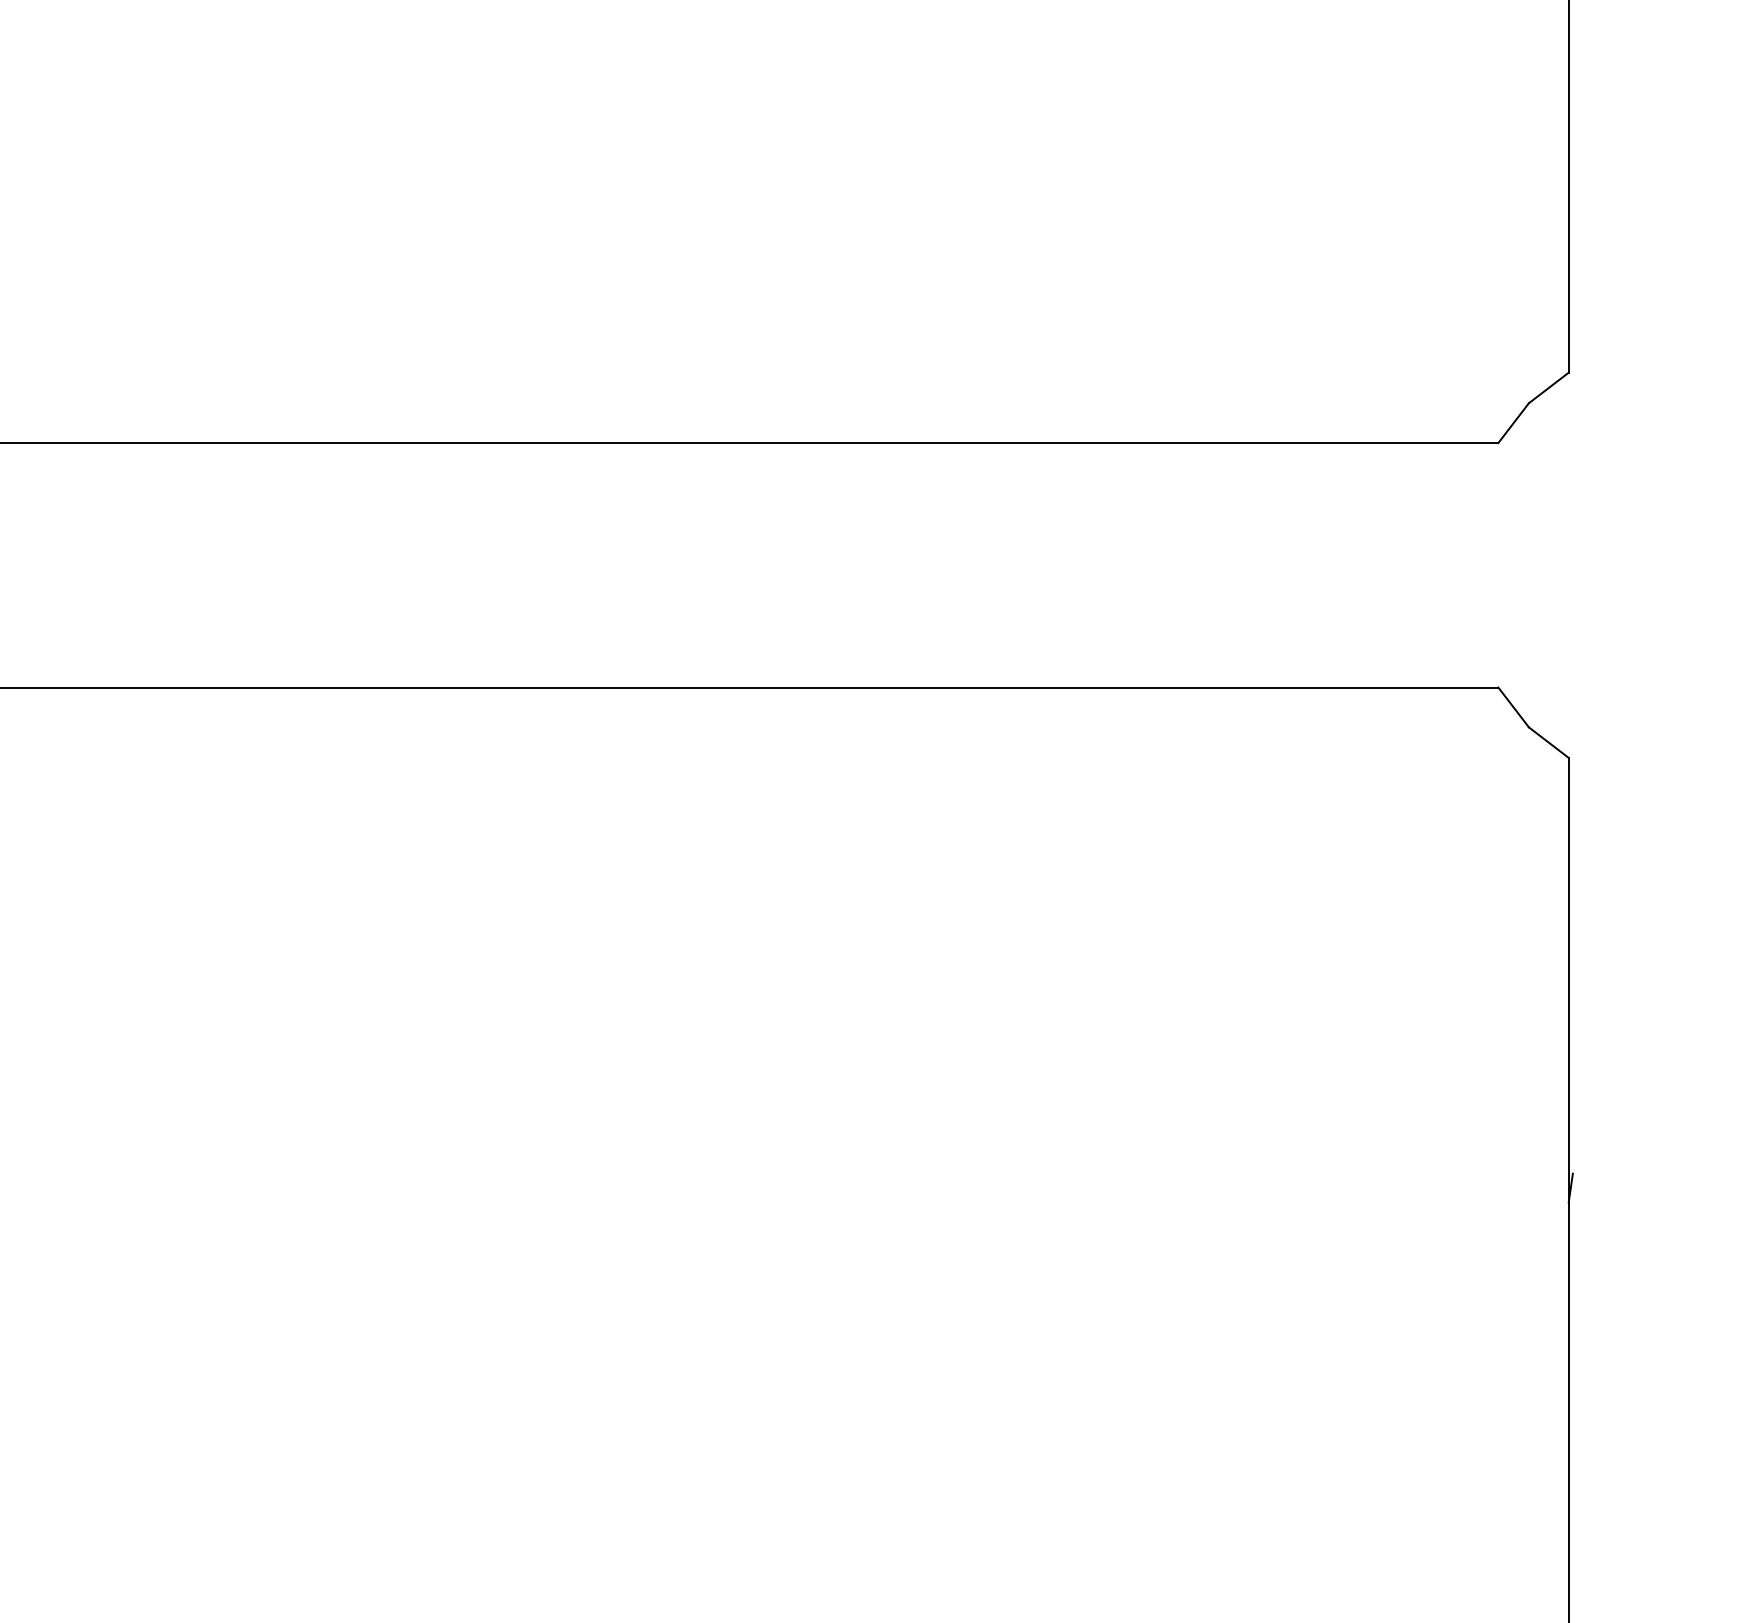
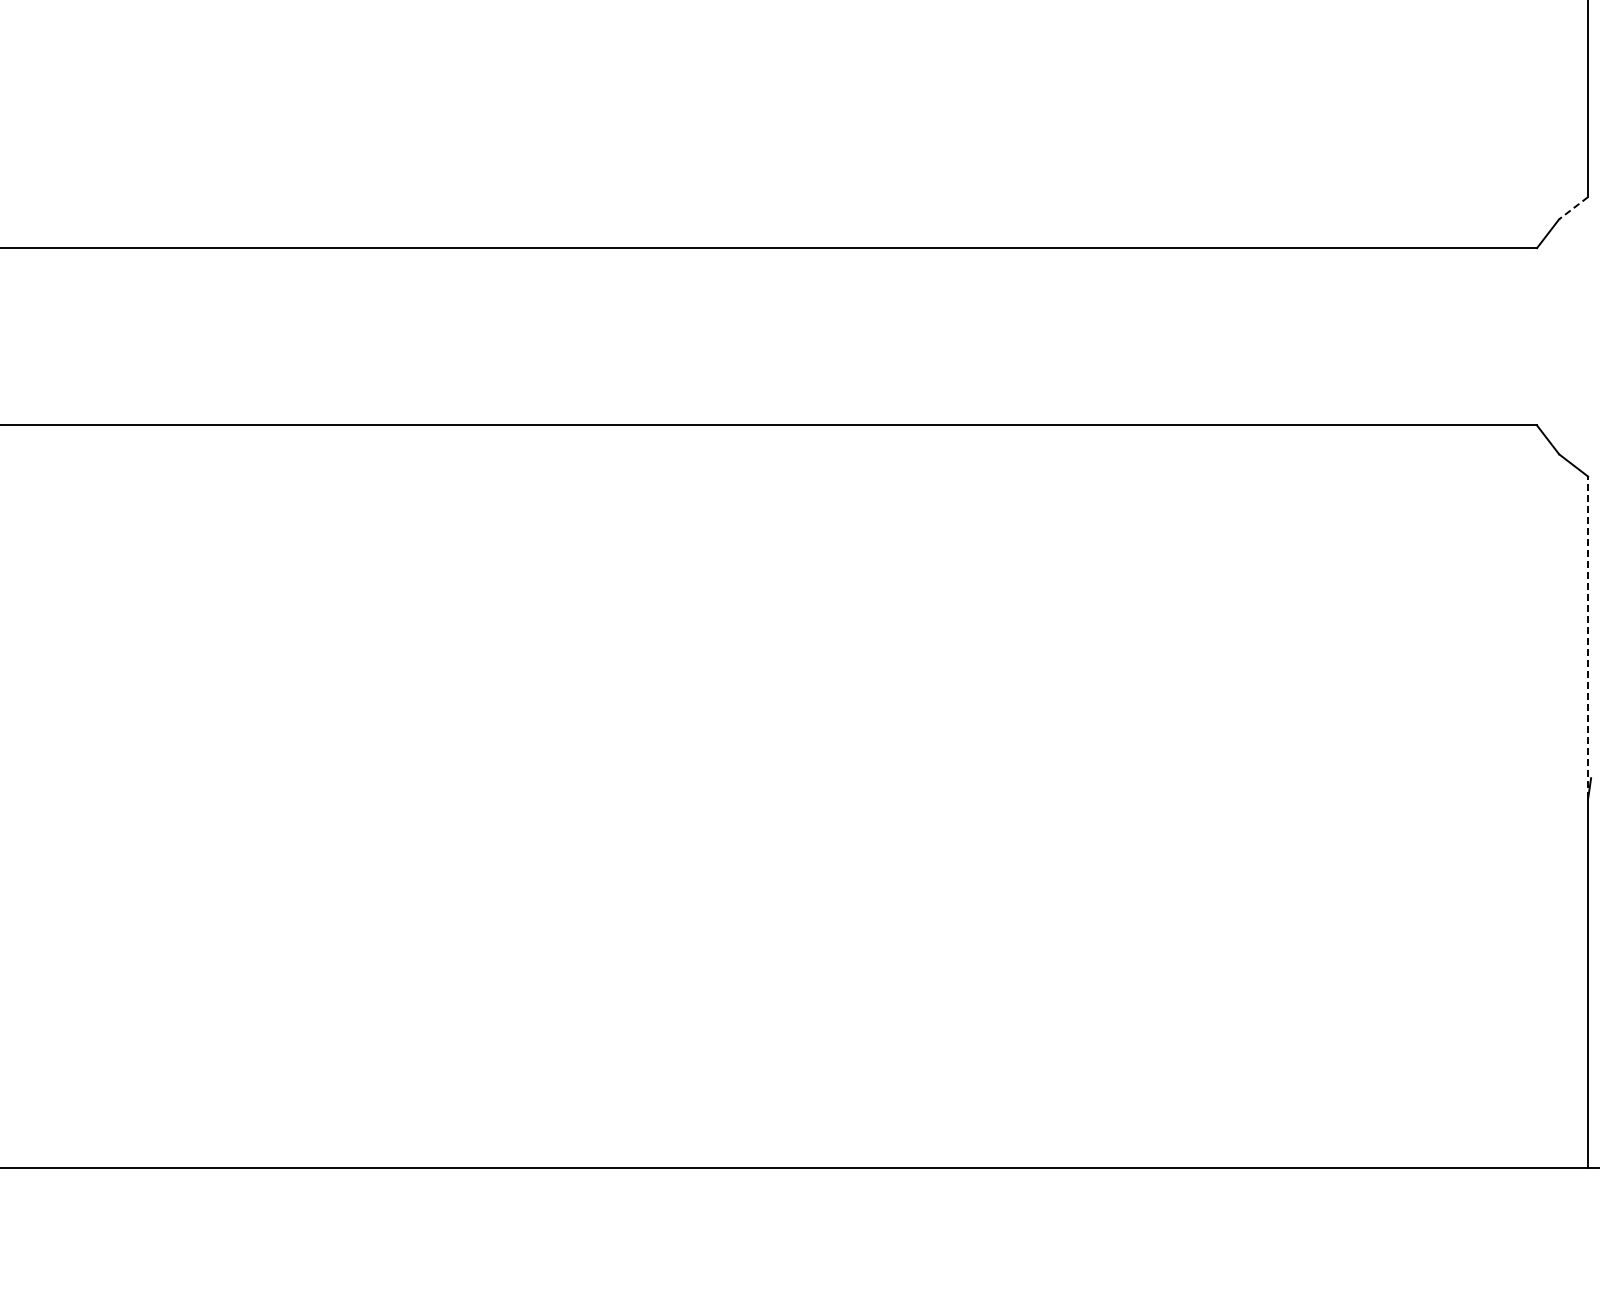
line: (1548, 388) -> (1573, 208), solid -> dashed
line: (1569, 979) -> (1588, 637), solid -> dashed

